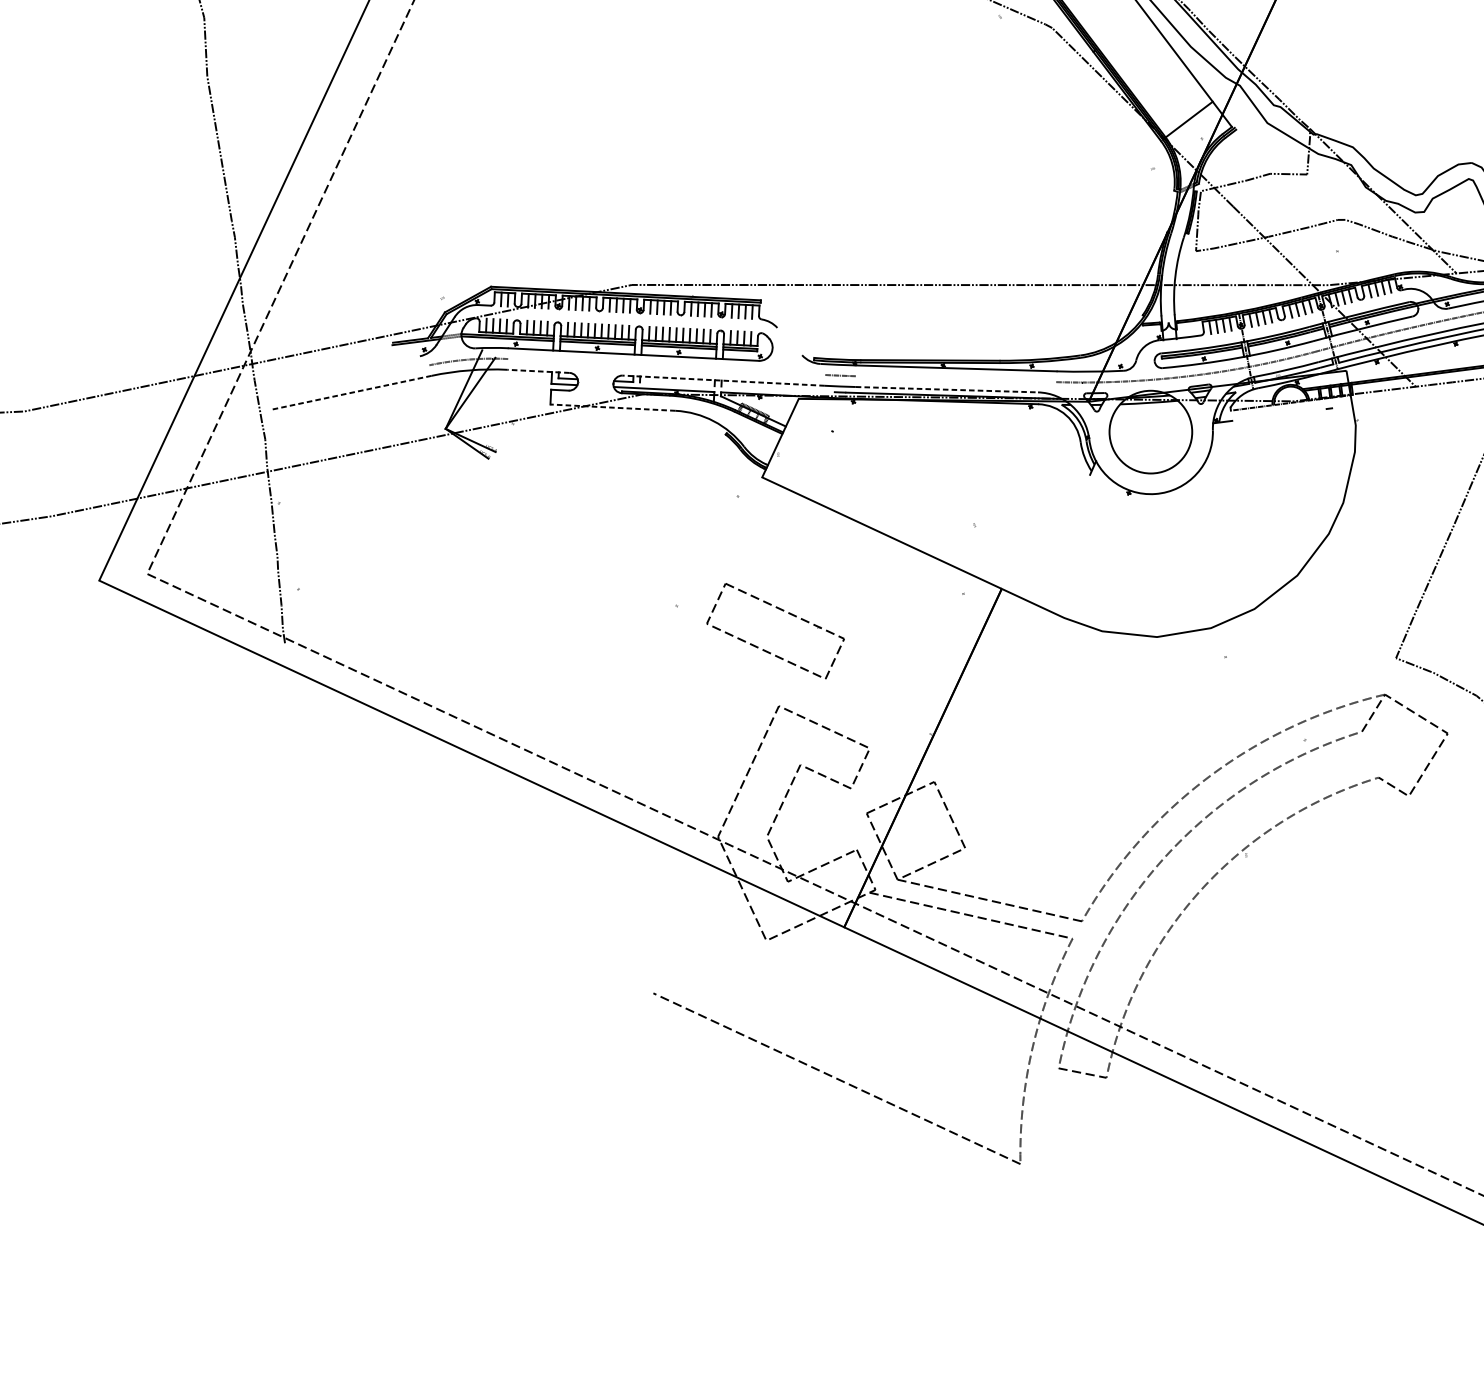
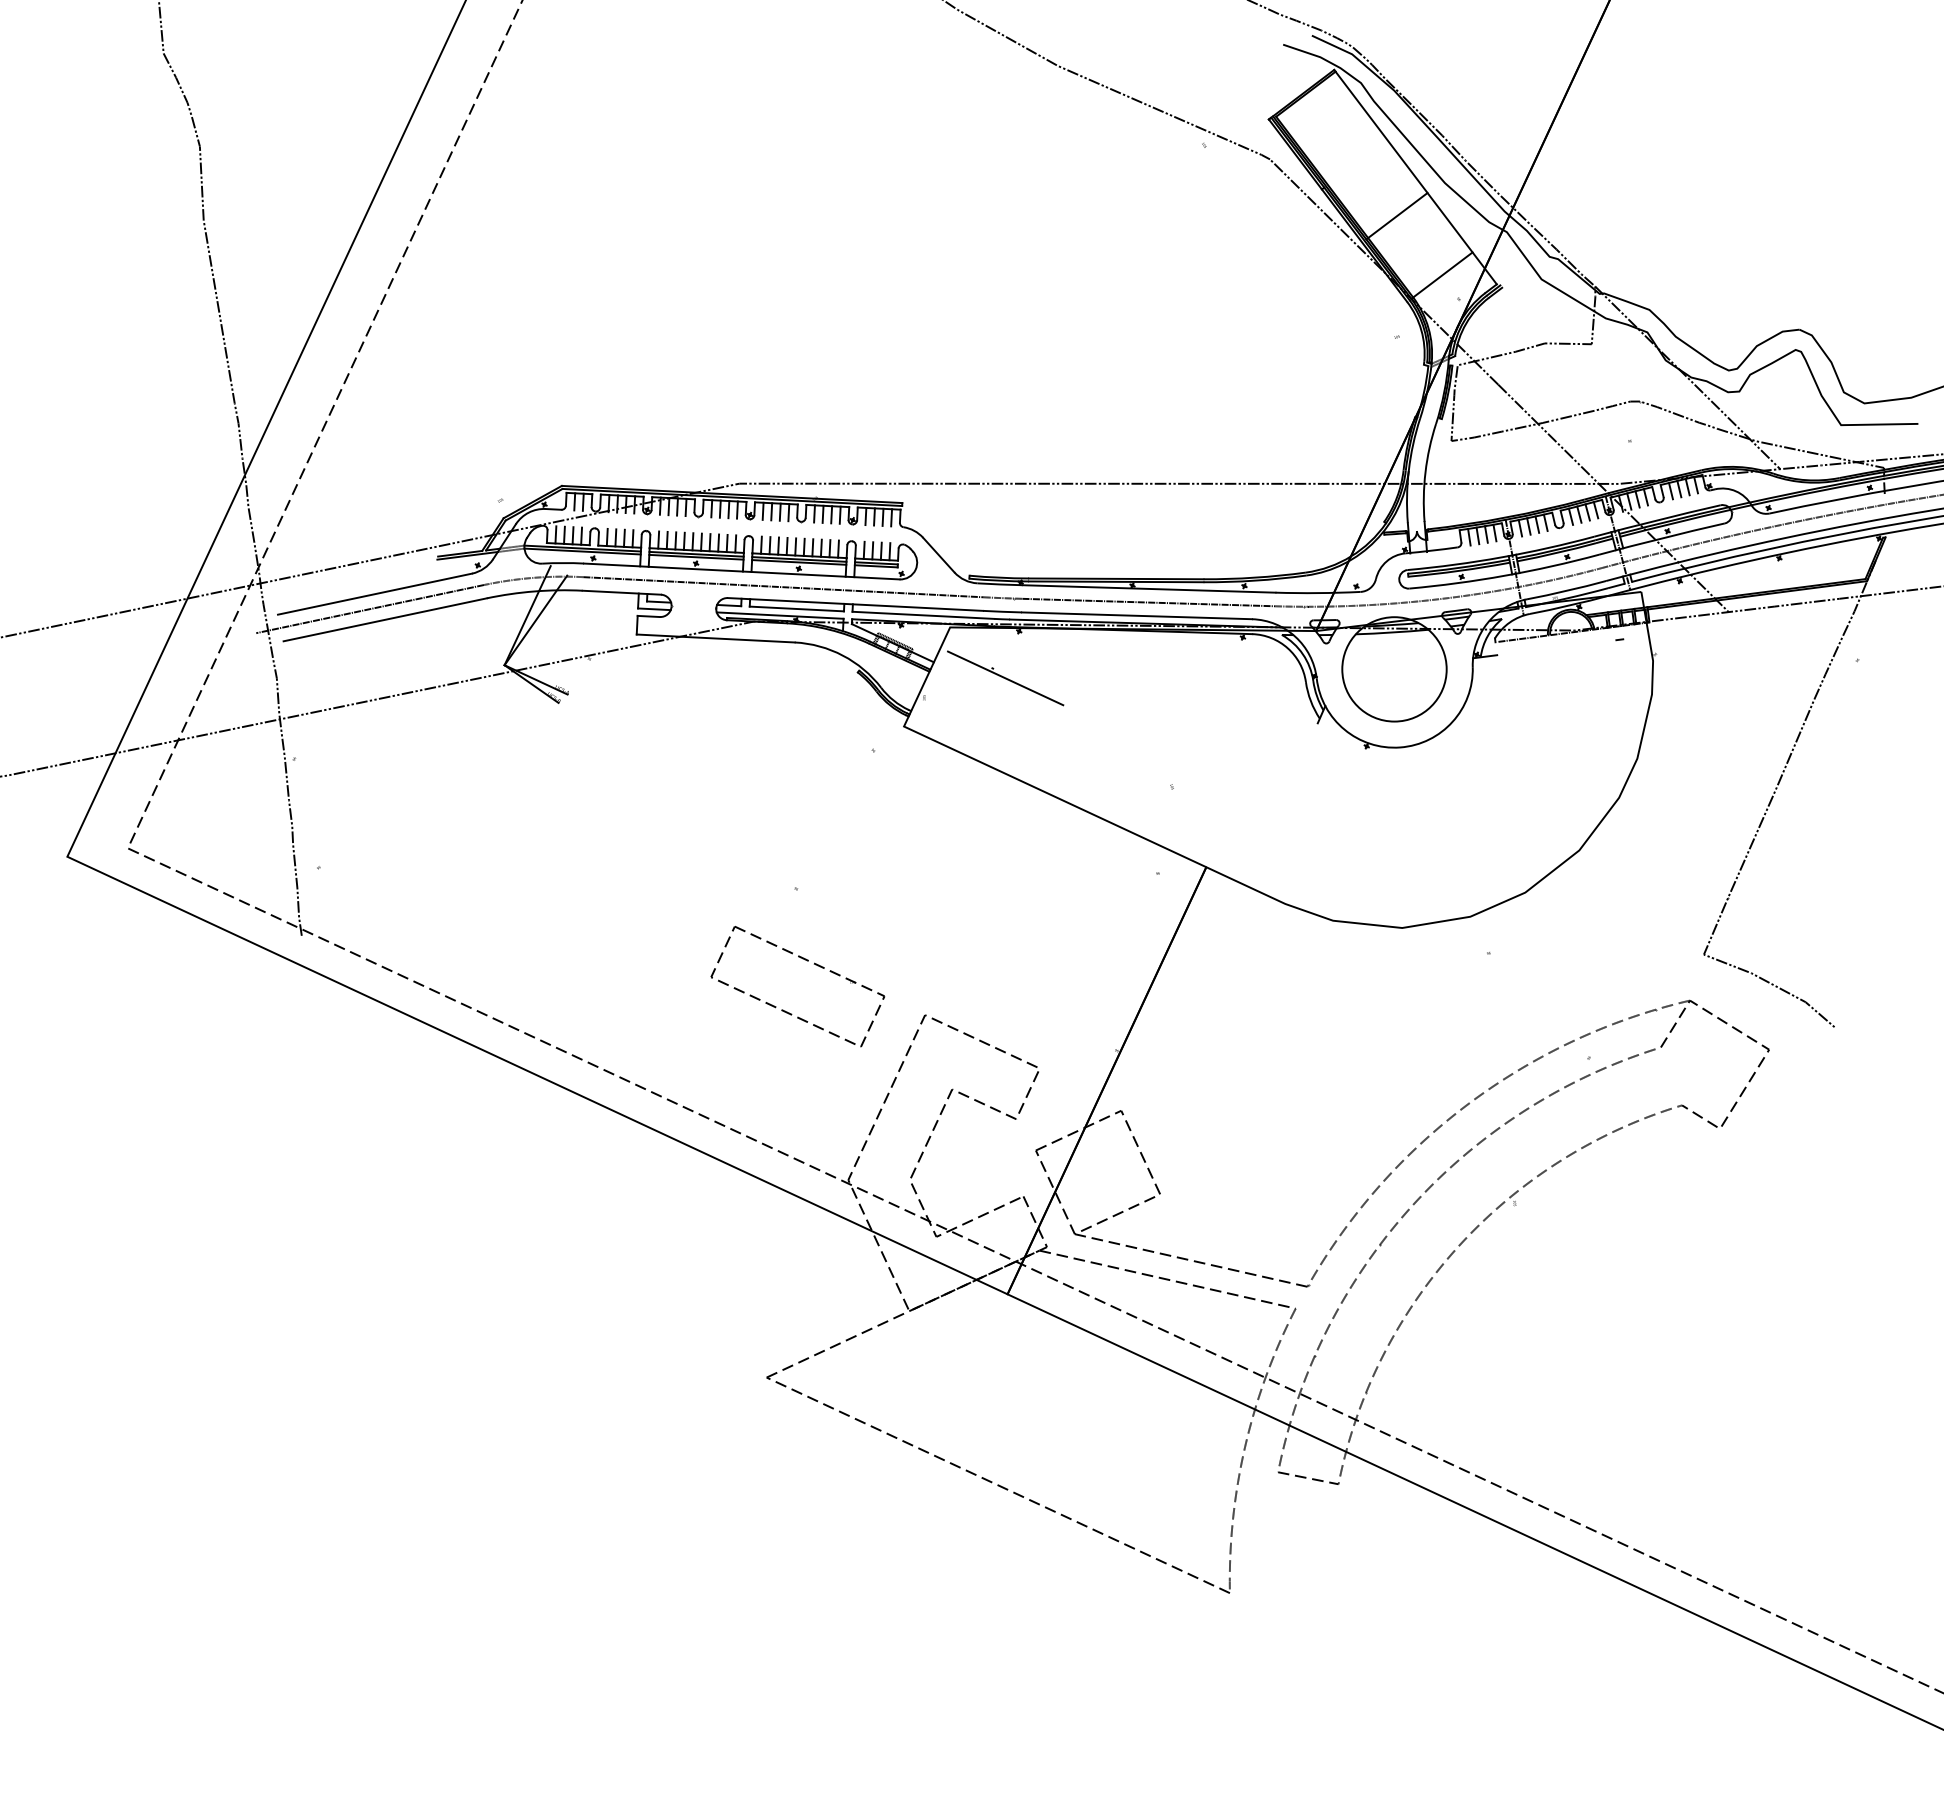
line: (1152, 73) -> (1396, 216), added
line: (789, 341) -> (938, 554), added
line: (666, 367) -> (783, 587), added
line: (538, 371) -> (621, 592), dashed -> solid
line: (342, 372) -> (374, 593), added
line: (955, 379) -> (1148, 602), added
line: (723, 380) -> (855, 604), dashed -> solid
line: (677, 383) -> (796, 608), added
line: (339, 384) -> (370, 609), added
line: (777, 388) -> (923, 614), added
line: (947, 389) -> (1137, 615), dashed -> solid
line: (351, 392) -> (385, 619), dashed -> solid
line: (612, 407) -> (715, 638), dashed -> solid
line: (842, 439) -> (1005, 678), added
part: (765, 650) -> (785, 1010), moved
line: (761, 942) -> (902, 1313), added

